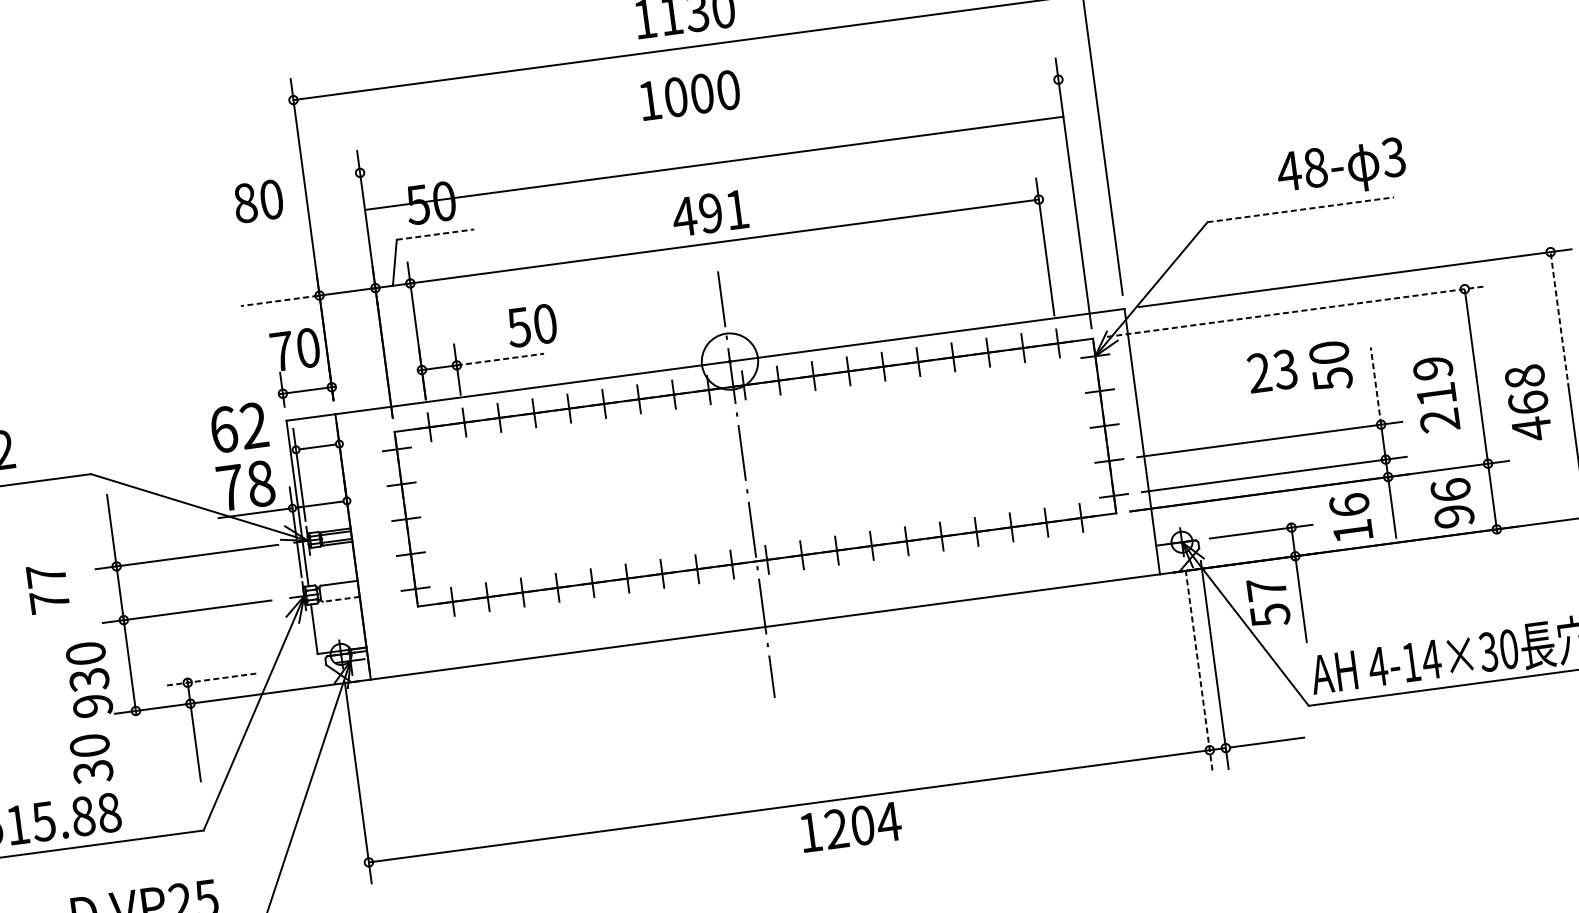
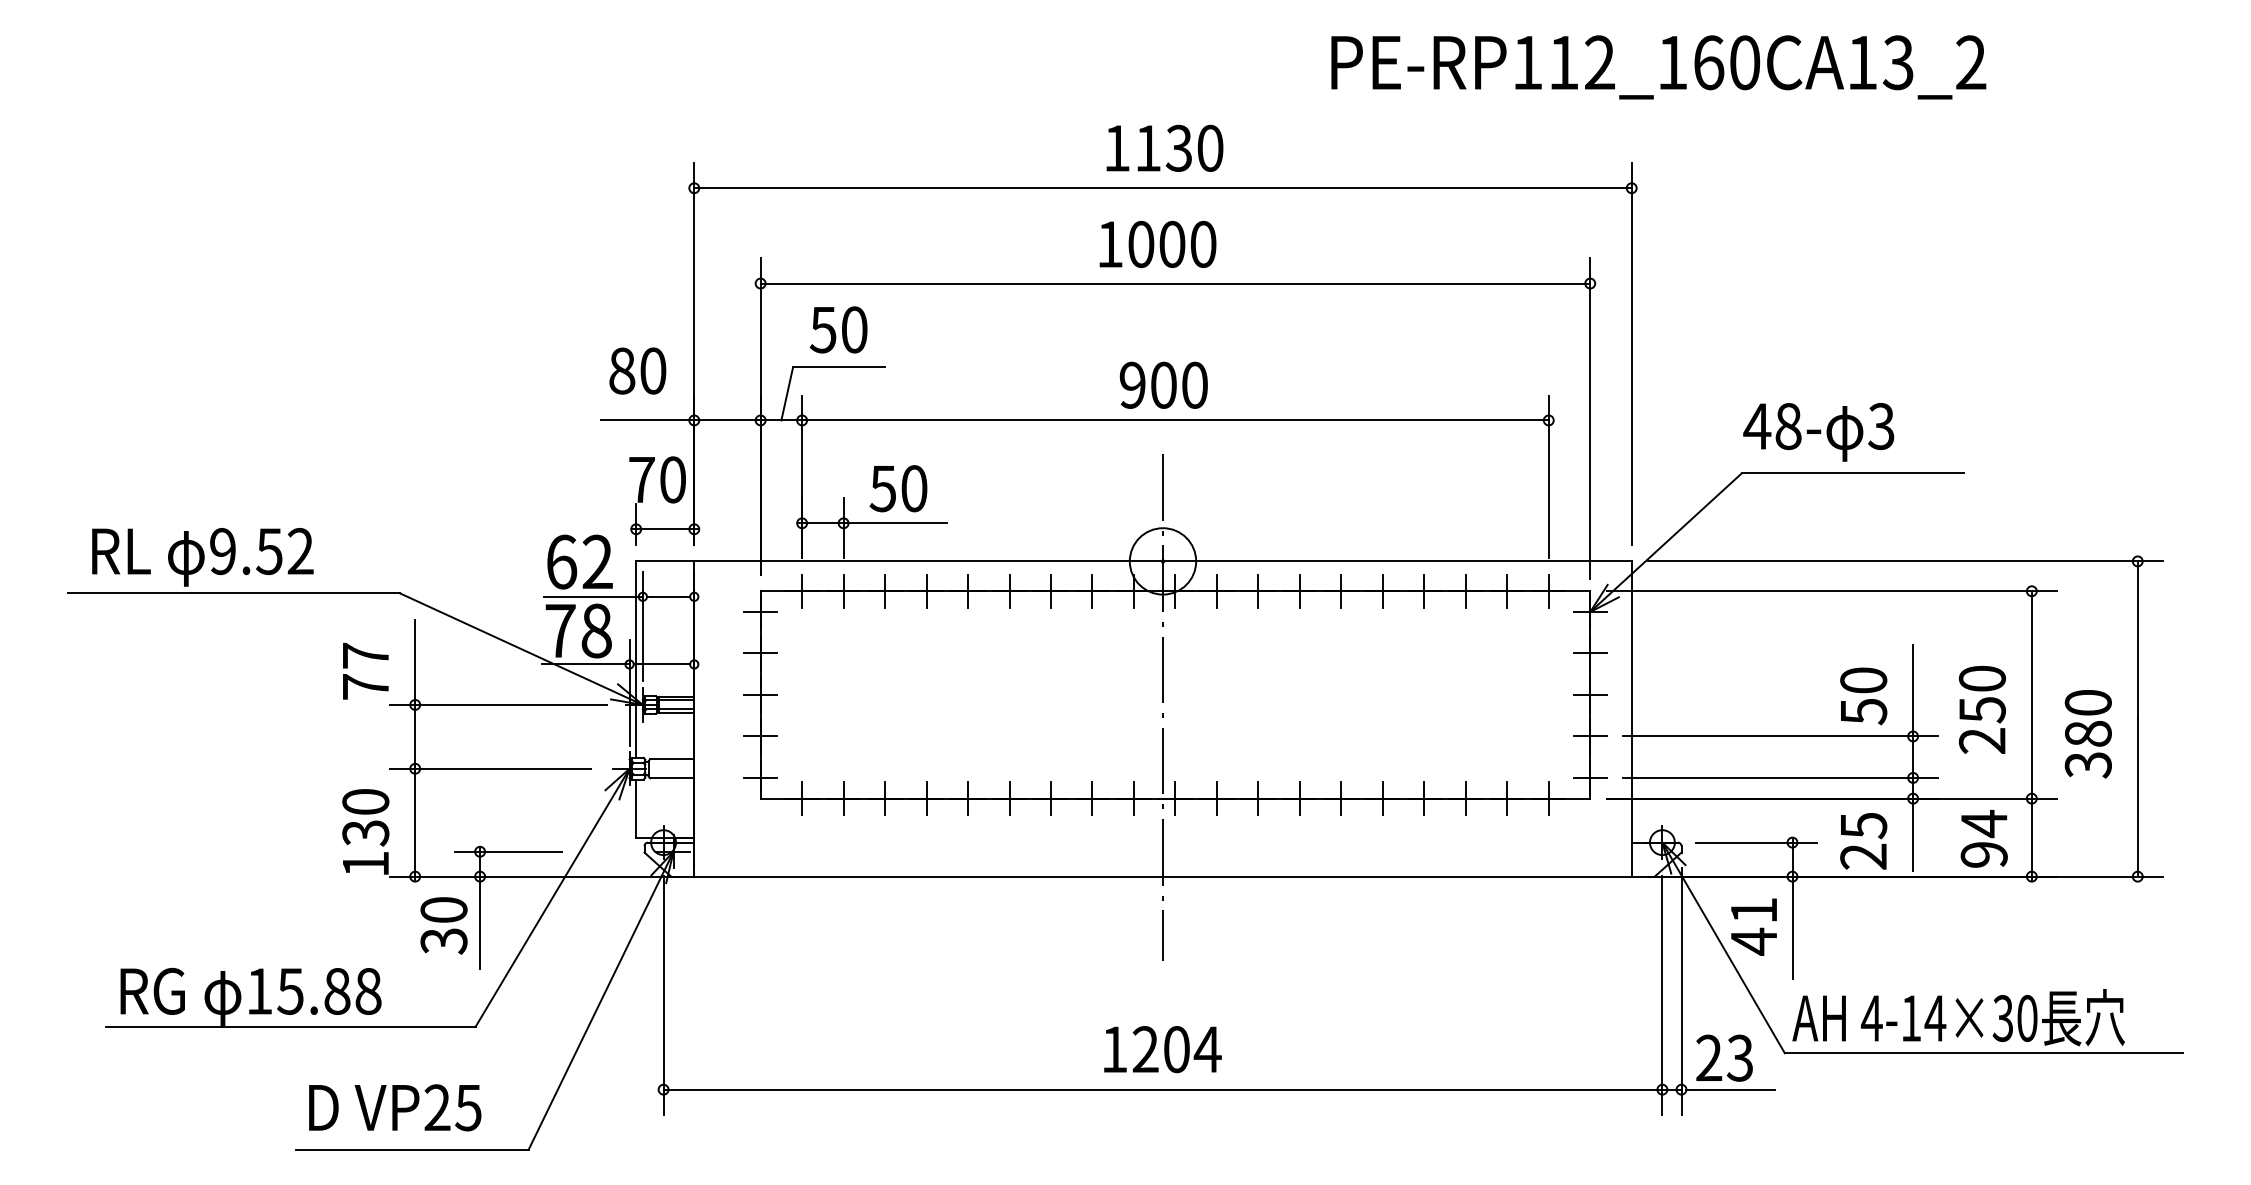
line: (714, 163) -> (1175, 283), moved
text: (1341, 169) -> (1818, 432), moved
text: (258, 200) -> (637, 370), moved
line: (1300, 210) -> (1852, 473), dashed -> solid
text: (709, 212) -> (1162, 384), 491 -> 900
line: (435, 234) -> (839, 367), dashed -> solid
line: (279, 300) -> (646, 420), dashed -> solid
line: (1296, 311) -> (1831, 591), dashed -> solid
line: (1559, 319) -> (2137, 641), dashed -> solid
text: (531, 325) -> (898, 488), moved
line: (500, 359) -> (895, 523), dashed -> solid
text: (1330, 366) -> (1863, 696), moved
text: (1272, 370) -> (1724, 1057), moved
text: (1433, 381) -> (1981, 694), 219 -> 250
line: (1376, 385) -> (1913, 690), dashed -> solid
text: (1527, 403) -> (2087, 734), 468 -> 380
line: (253, 455) -> (592, 596), added
text: (1450, 490) -> (1983, 823), 96 -> 94
text: (1351, 517) -> (1863, 840), 16 -> 25
text: (47, 588) -> (365, 670), moved
line: (341, 599) -> (672, 778), dashed -> solid
text: (1268, 602) -> (1754, 926), 57 -> 41
line: (1199, 670) -> (1662, 995), dashed -> solid
line: (210, 679) -> (507, 851), dashed -> solid
text: (92, 706) -> (365, 864), 930 -> 130
text: (91, 758) -> (443, 925), moved
text: (850, 827) -> (1162, 1049), moved

